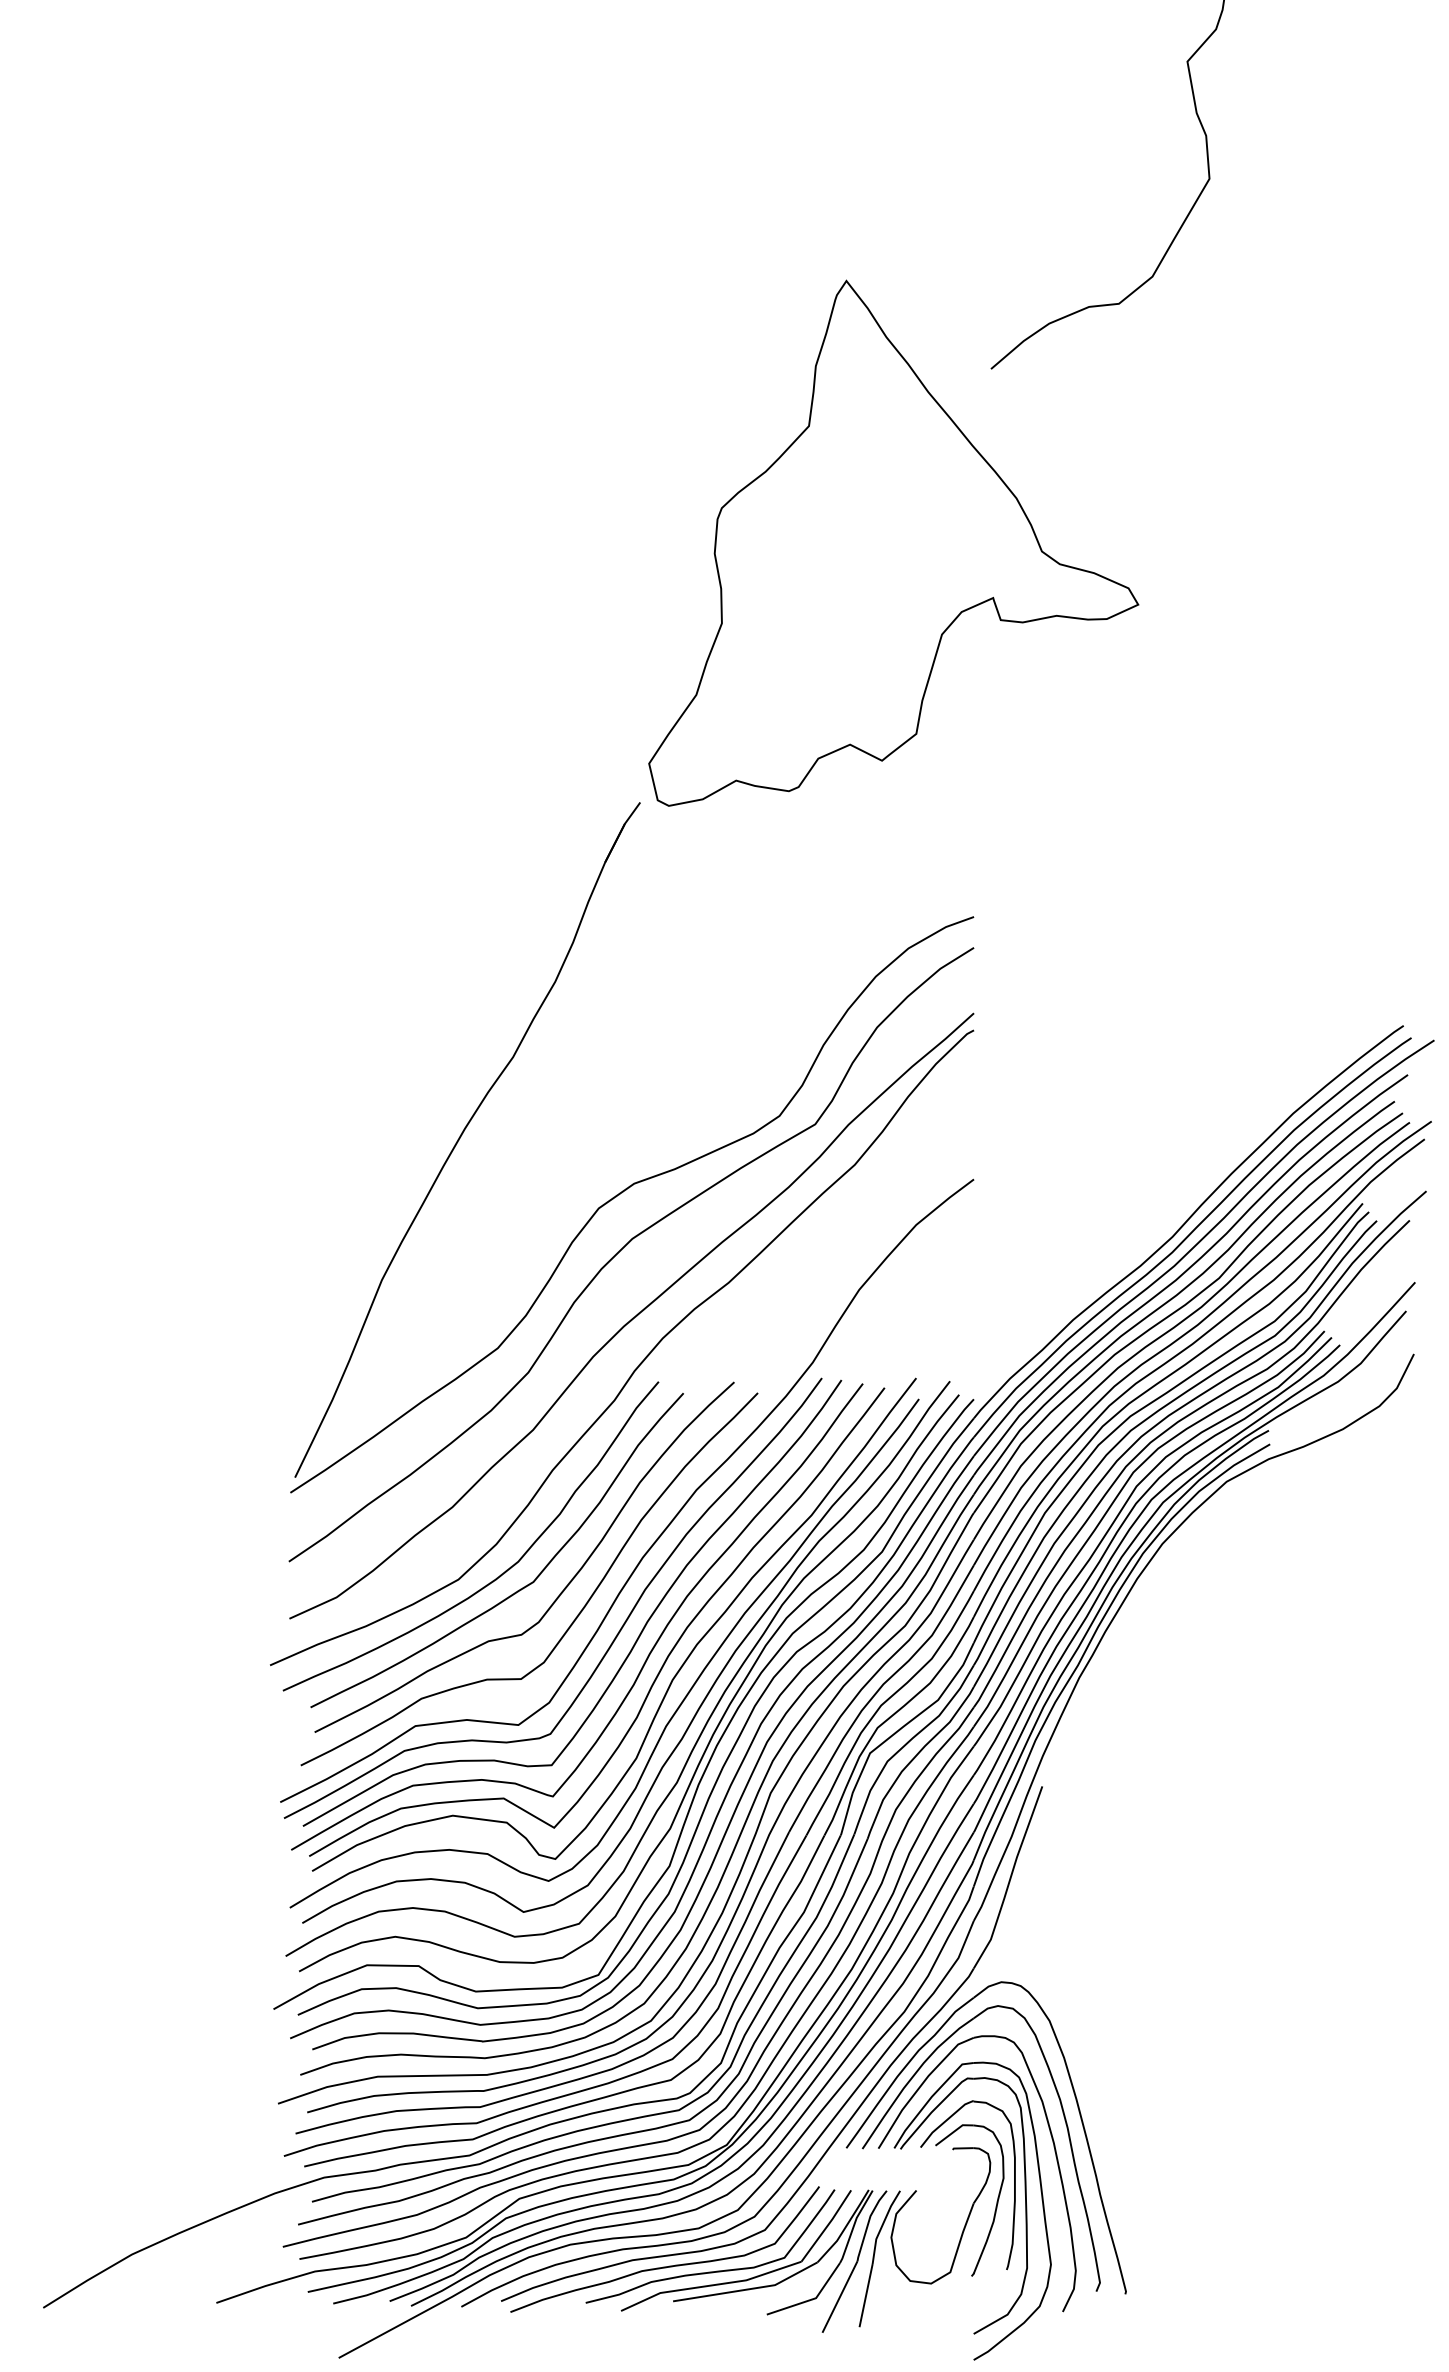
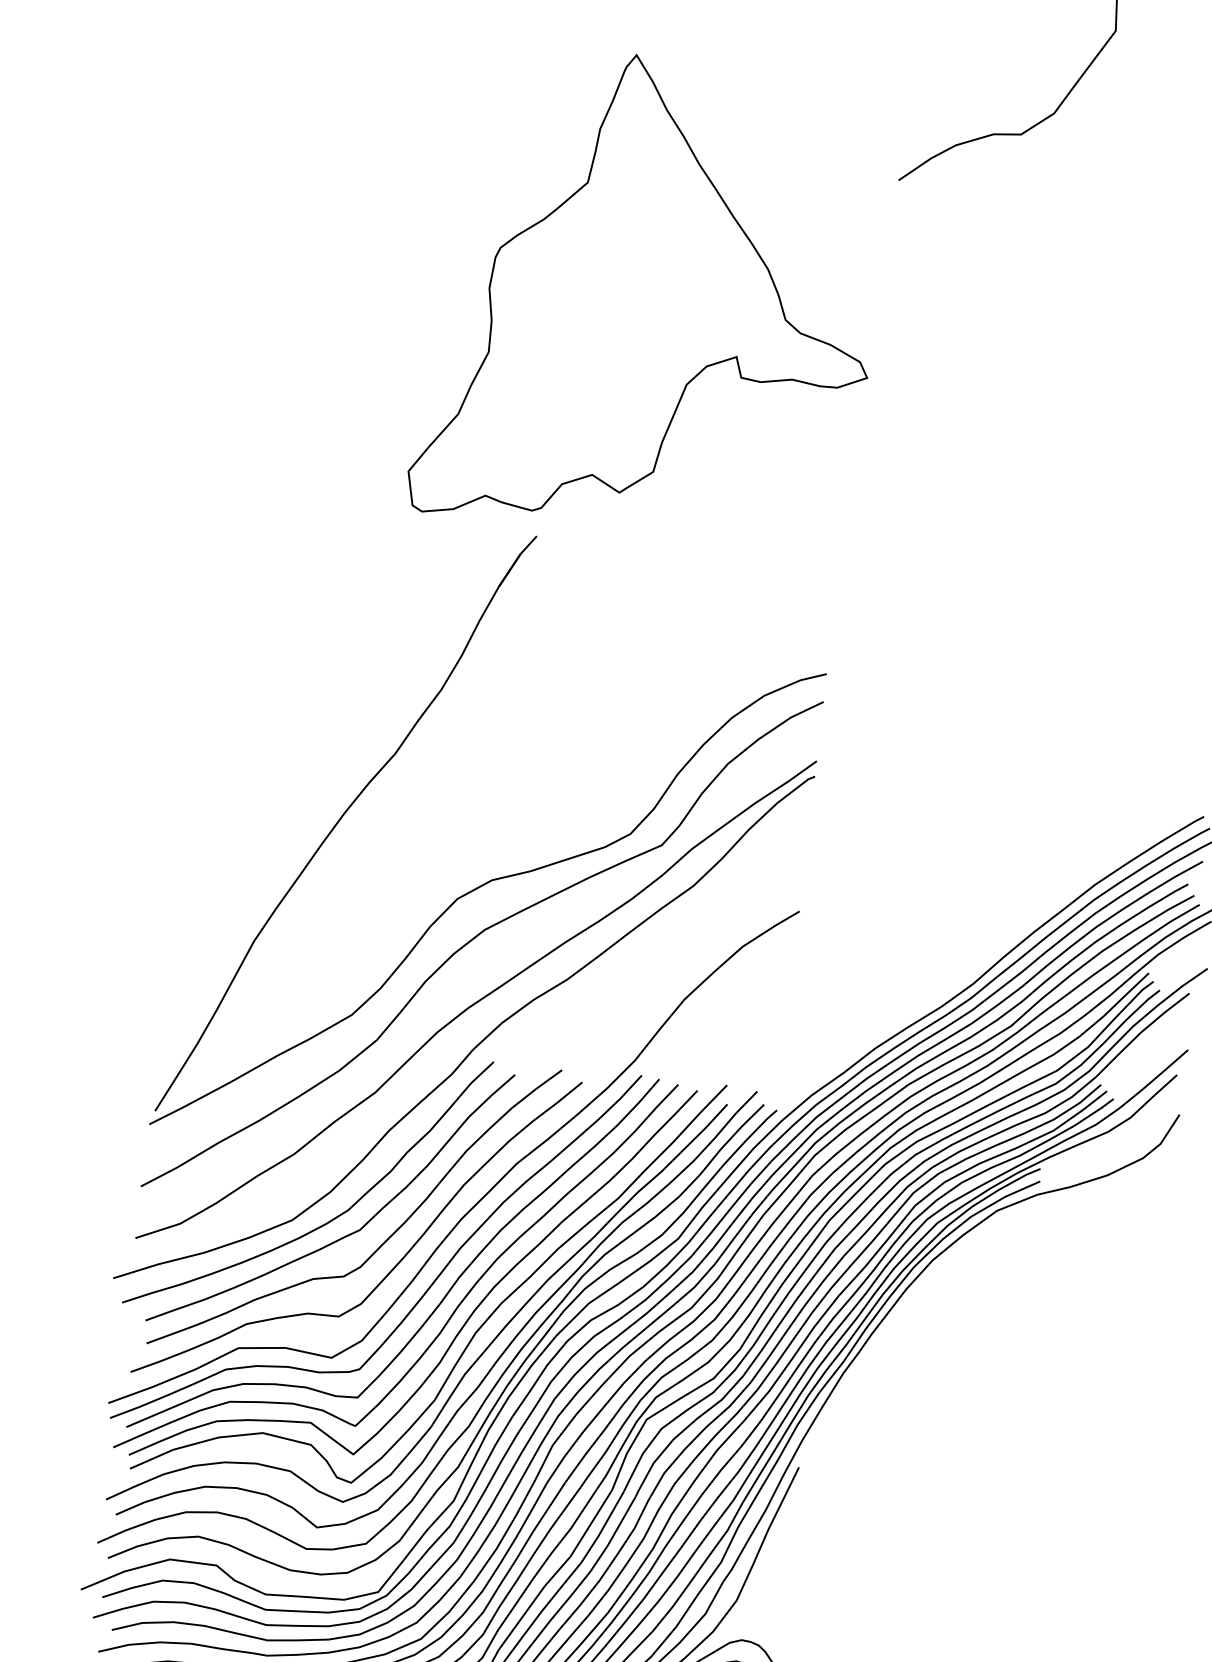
part: (893, 542) -> (652, 296), moved

